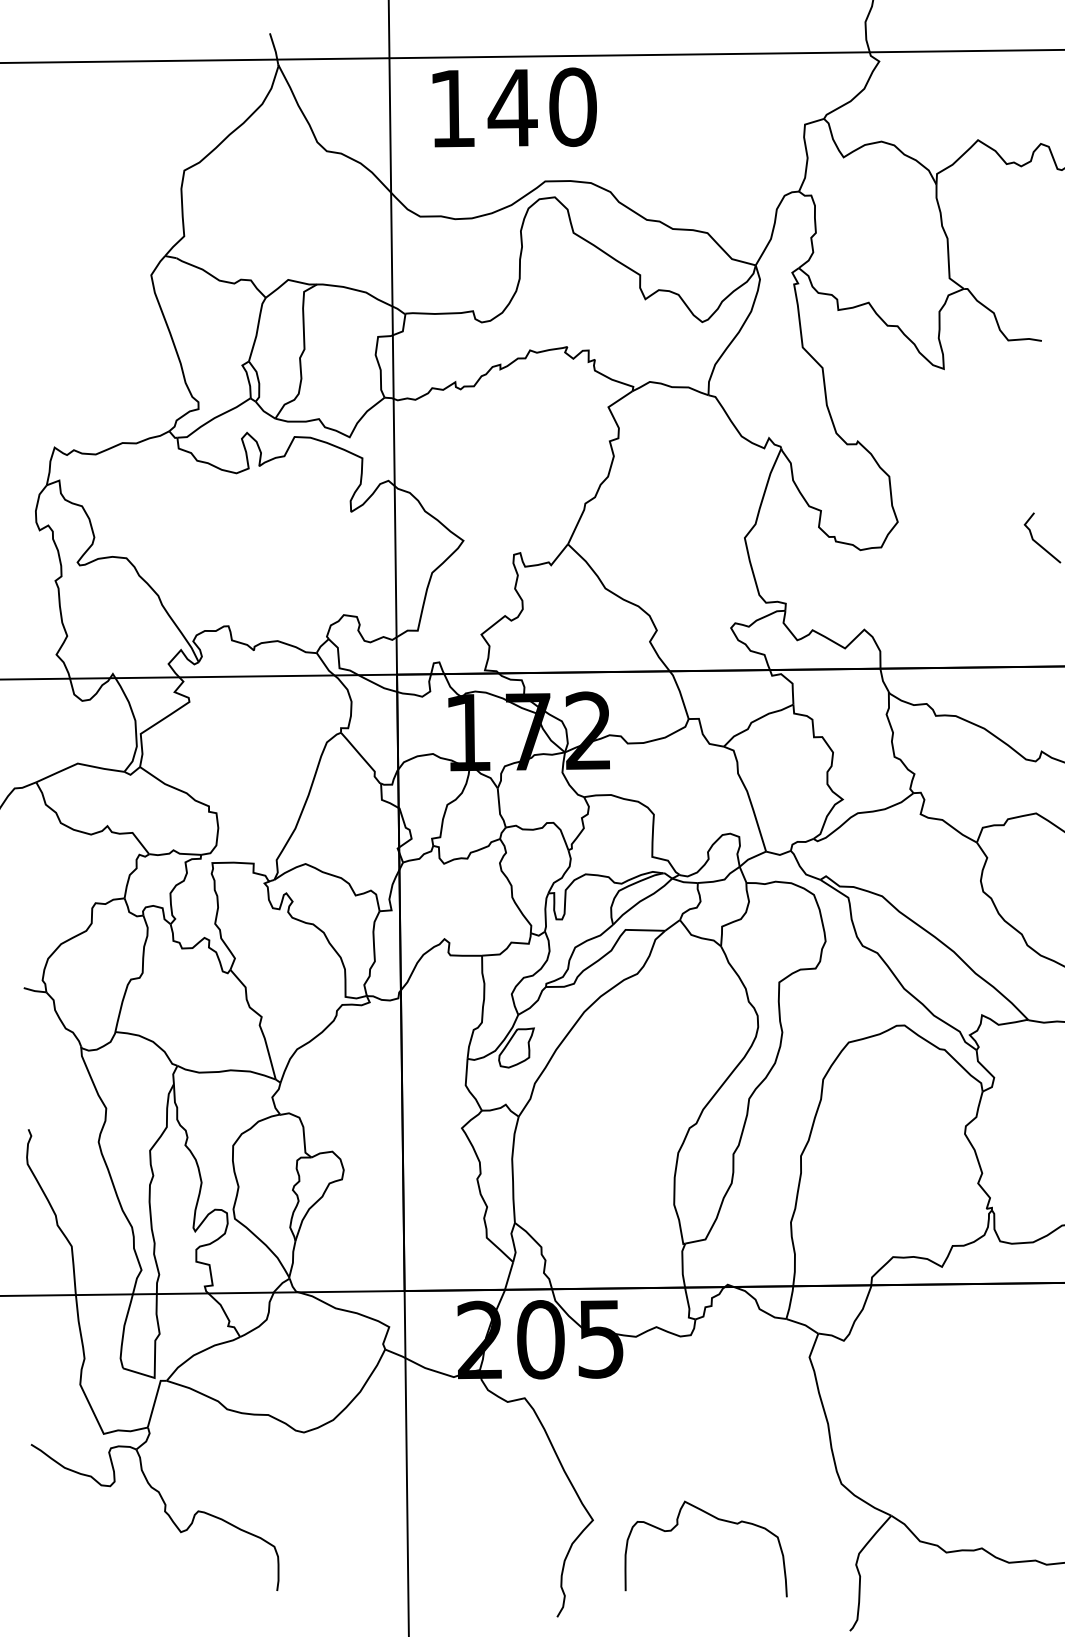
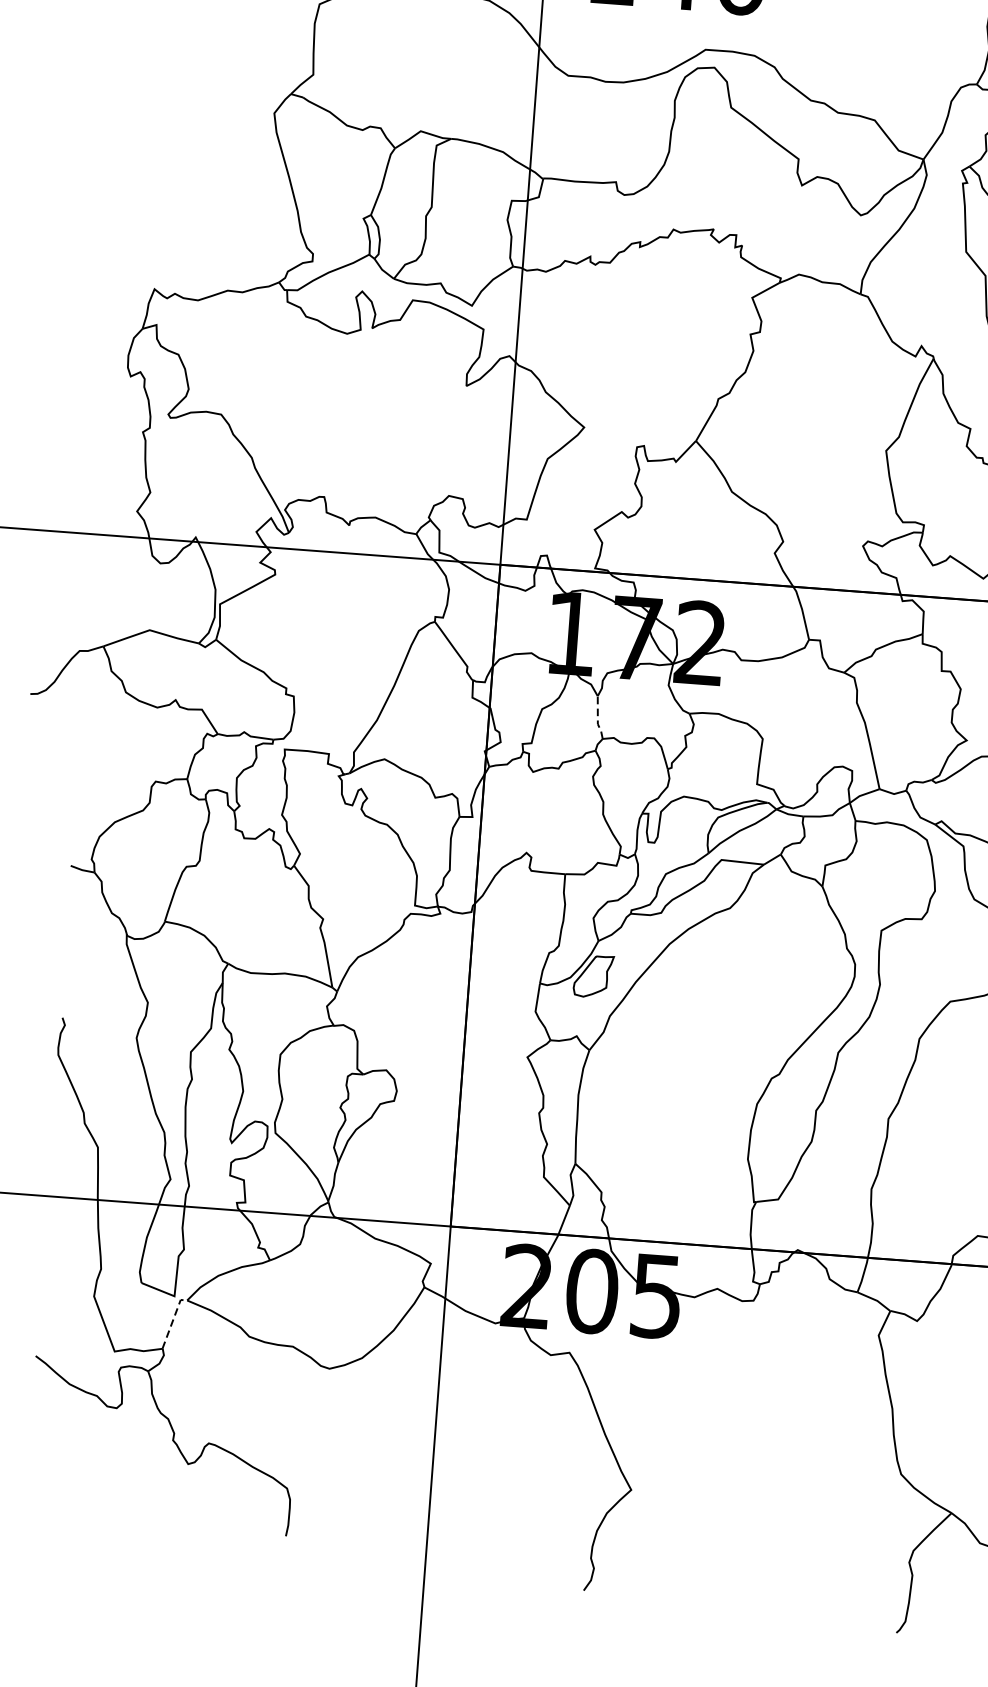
line: (499, 809) -> (597, 719), solid -> dashed
line: (155, 1401) -> (173, 1321), solid -> dashed
curve: (716, 1519) -> (763, 1500), removed

